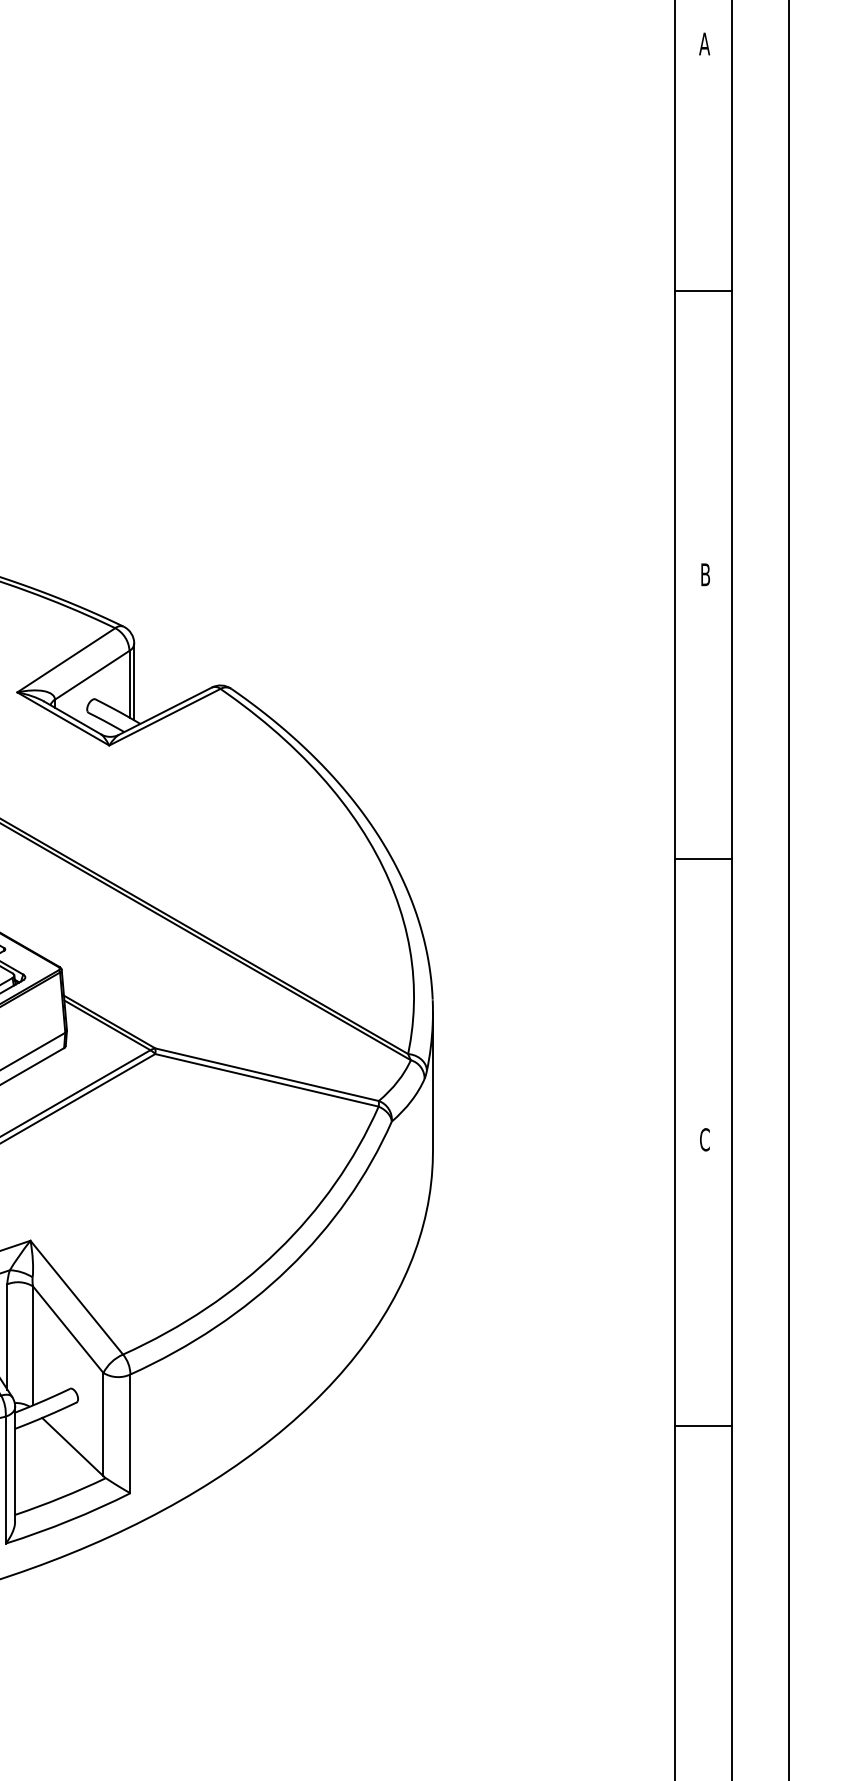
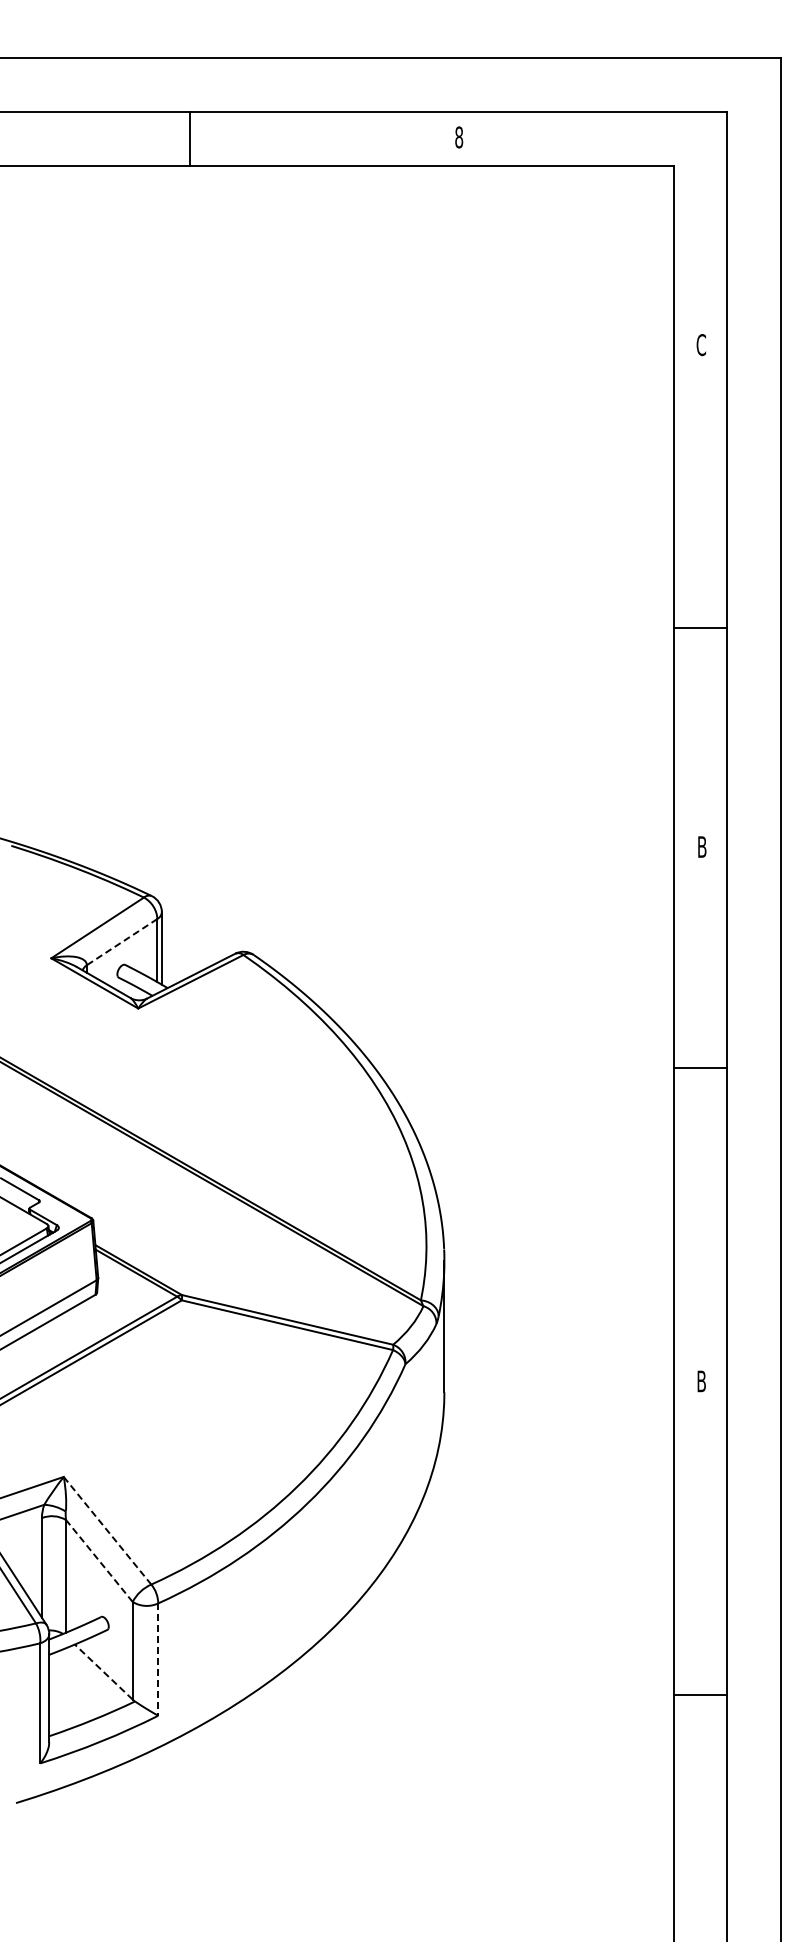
text: (704, 44) -> (701, 345), A -> C
line: (703, 290) -> (700, 627), moved
line: (91, 675) -> (121, 942), solid -> dashed
line: (703, 858) -> (700, 1067), moved
text: (704, 1139) -> (701, 1381), C -> B
line: (76, 1298) -> (107, 1531), solid -> dashed
line: (68, 1330) -> (99, 1561), solid -> dashed
line: (703, 1426) -> (700, 1695), moved
line: (130, 1434) -> (158, 1660), solid -> dashed
line: (72, 1447) -> (103, 1672), solid -> dashed

